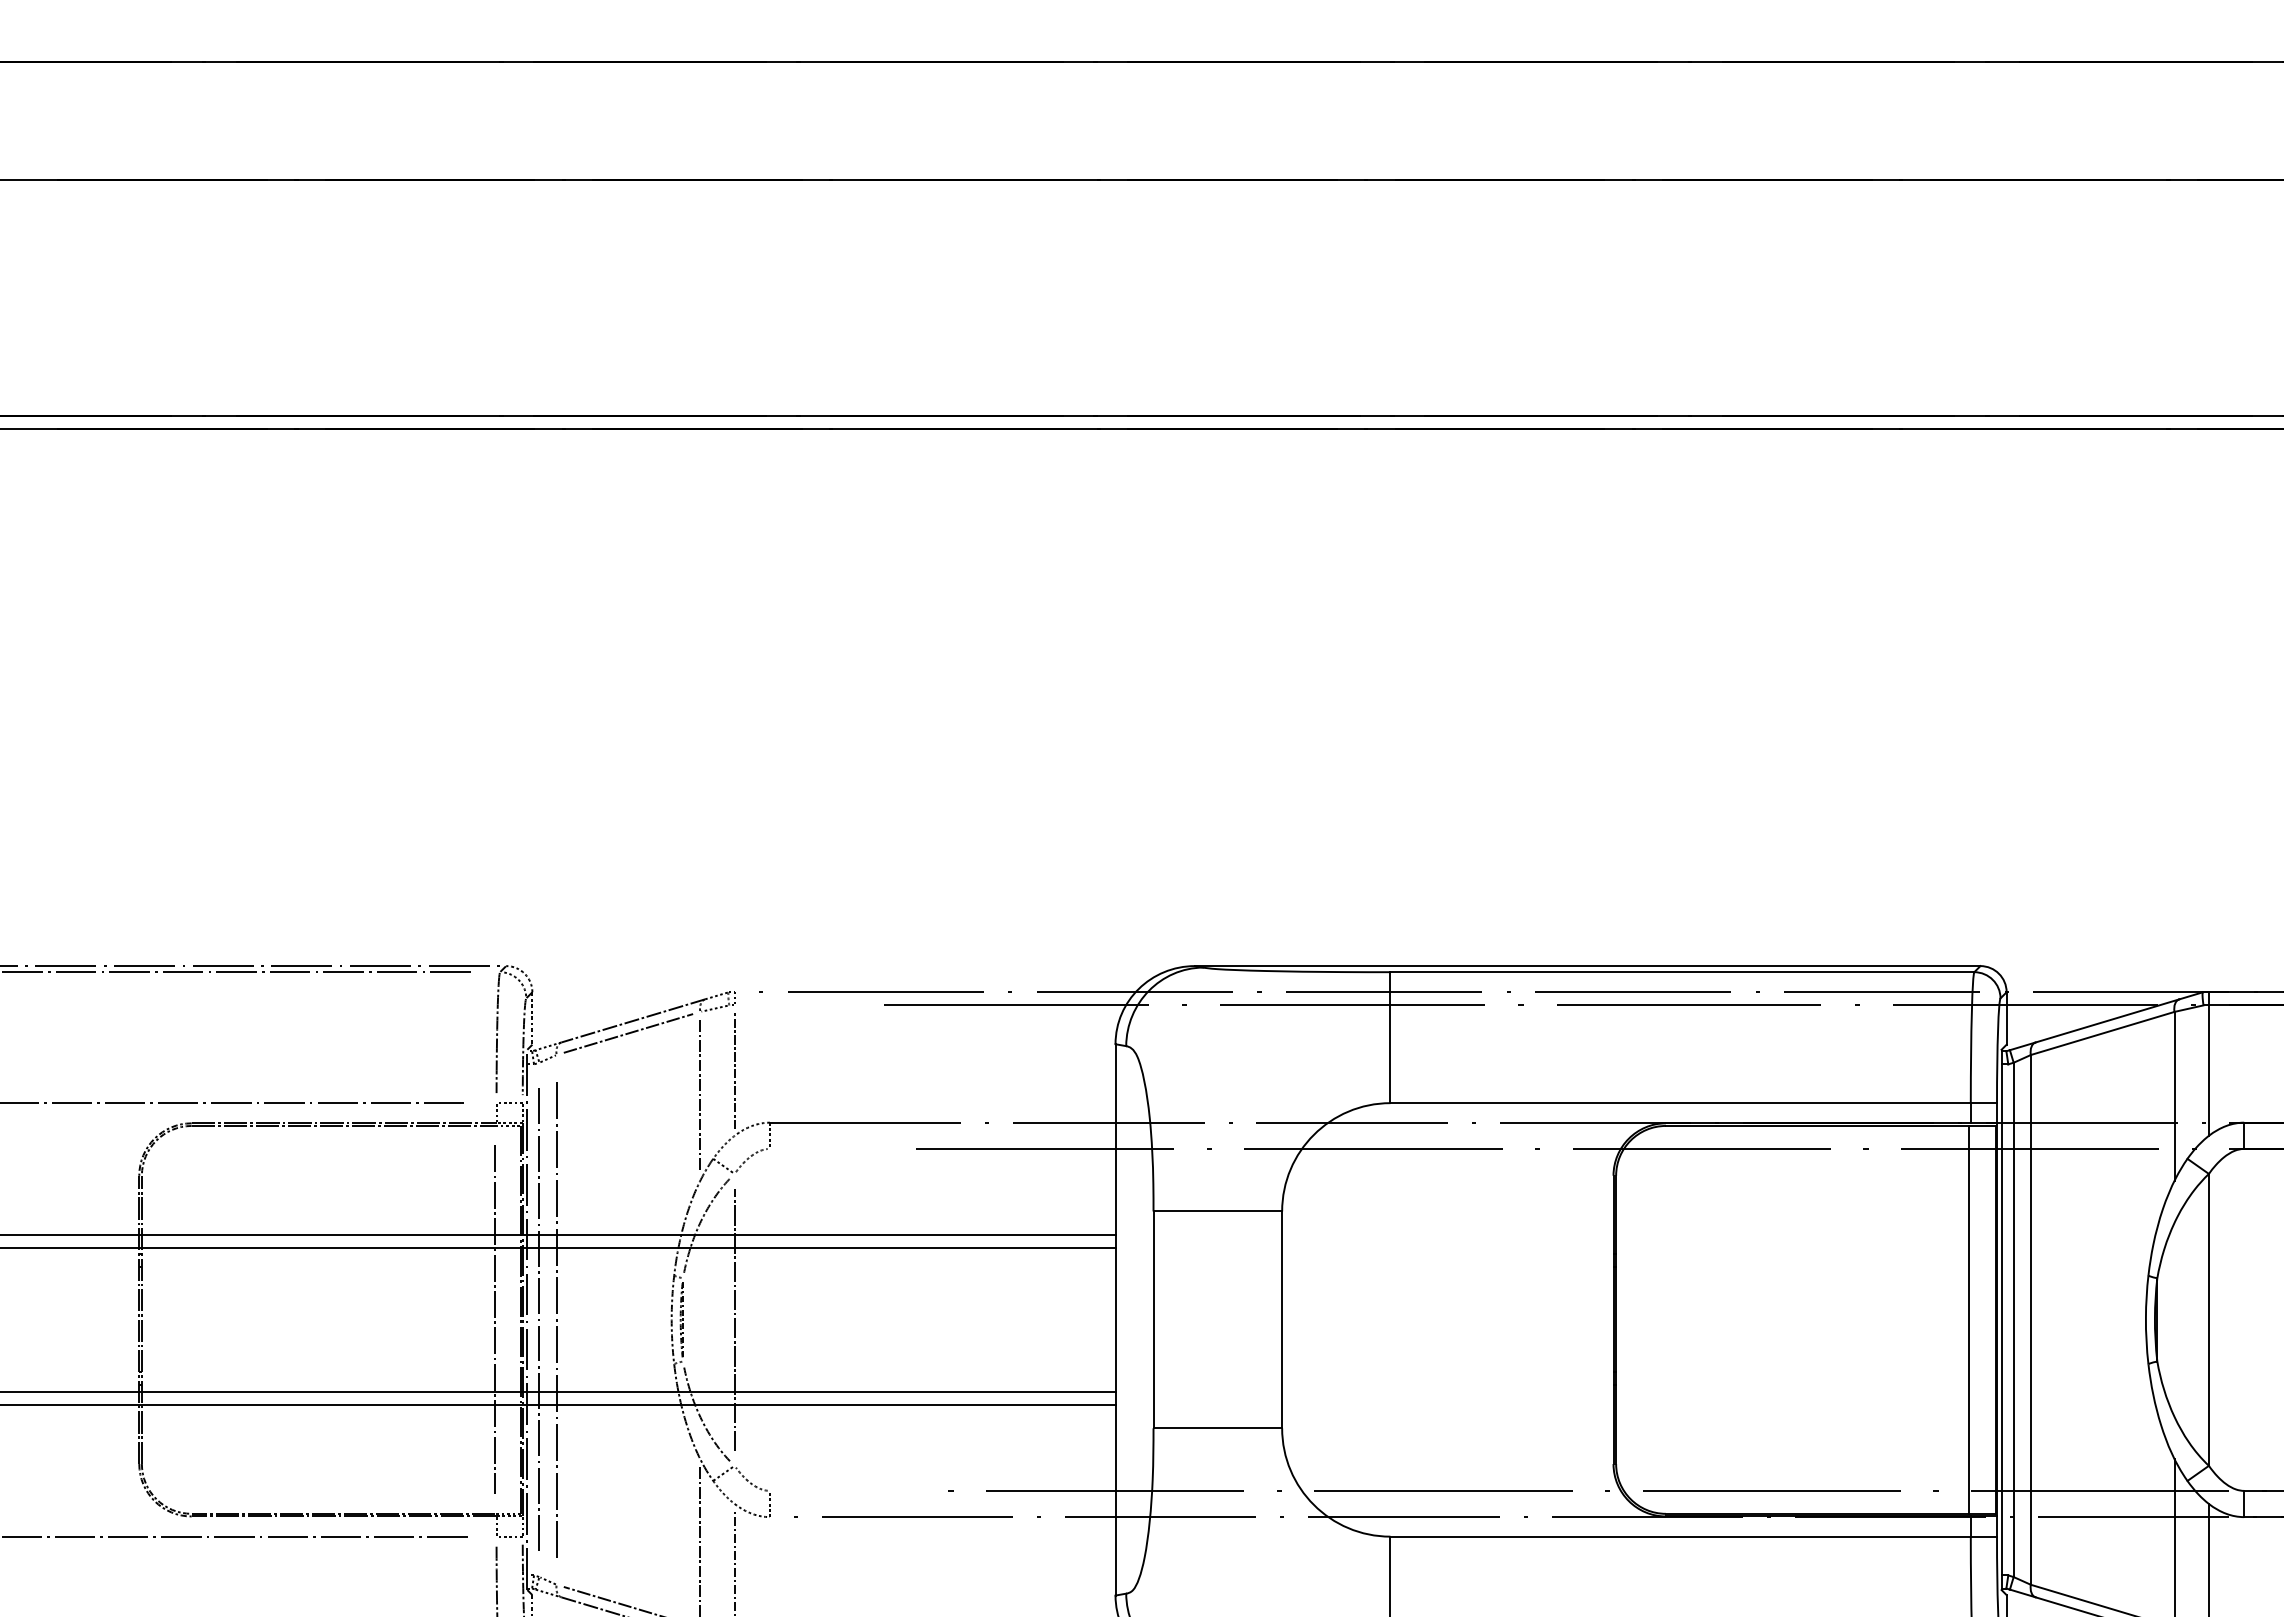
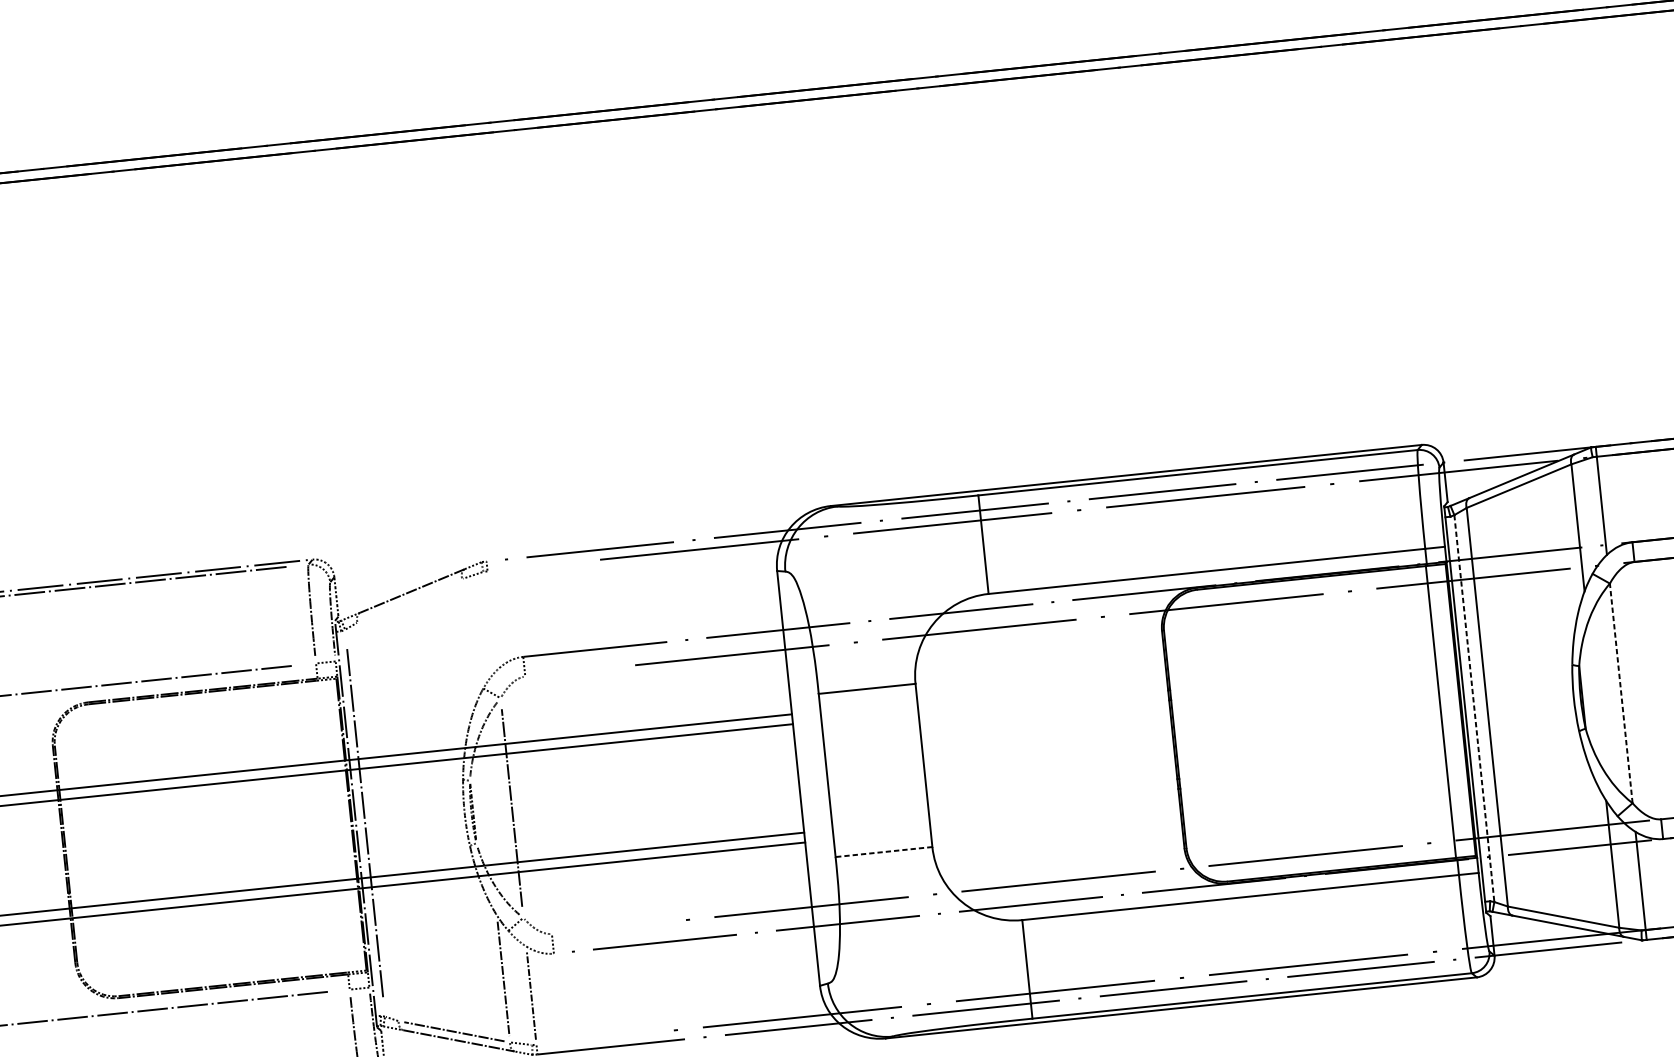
line: (628, 1033) -> (409, 600), removed
line: (734, 1070) -> (492, 620), removed
line: (700, 1096) -> (468, 642), removed
line: (495, 1319) -> (332, 826), removed
line: (556, 1319) -> (377, 821), removed
line: (2208, 1319) -> (1620, 693), solid -> dashed
line: (2013, 1320) -> (1474, 709), solid -> dashed
line: (1217, 1428) -> (883, 852), solid -> dashed

